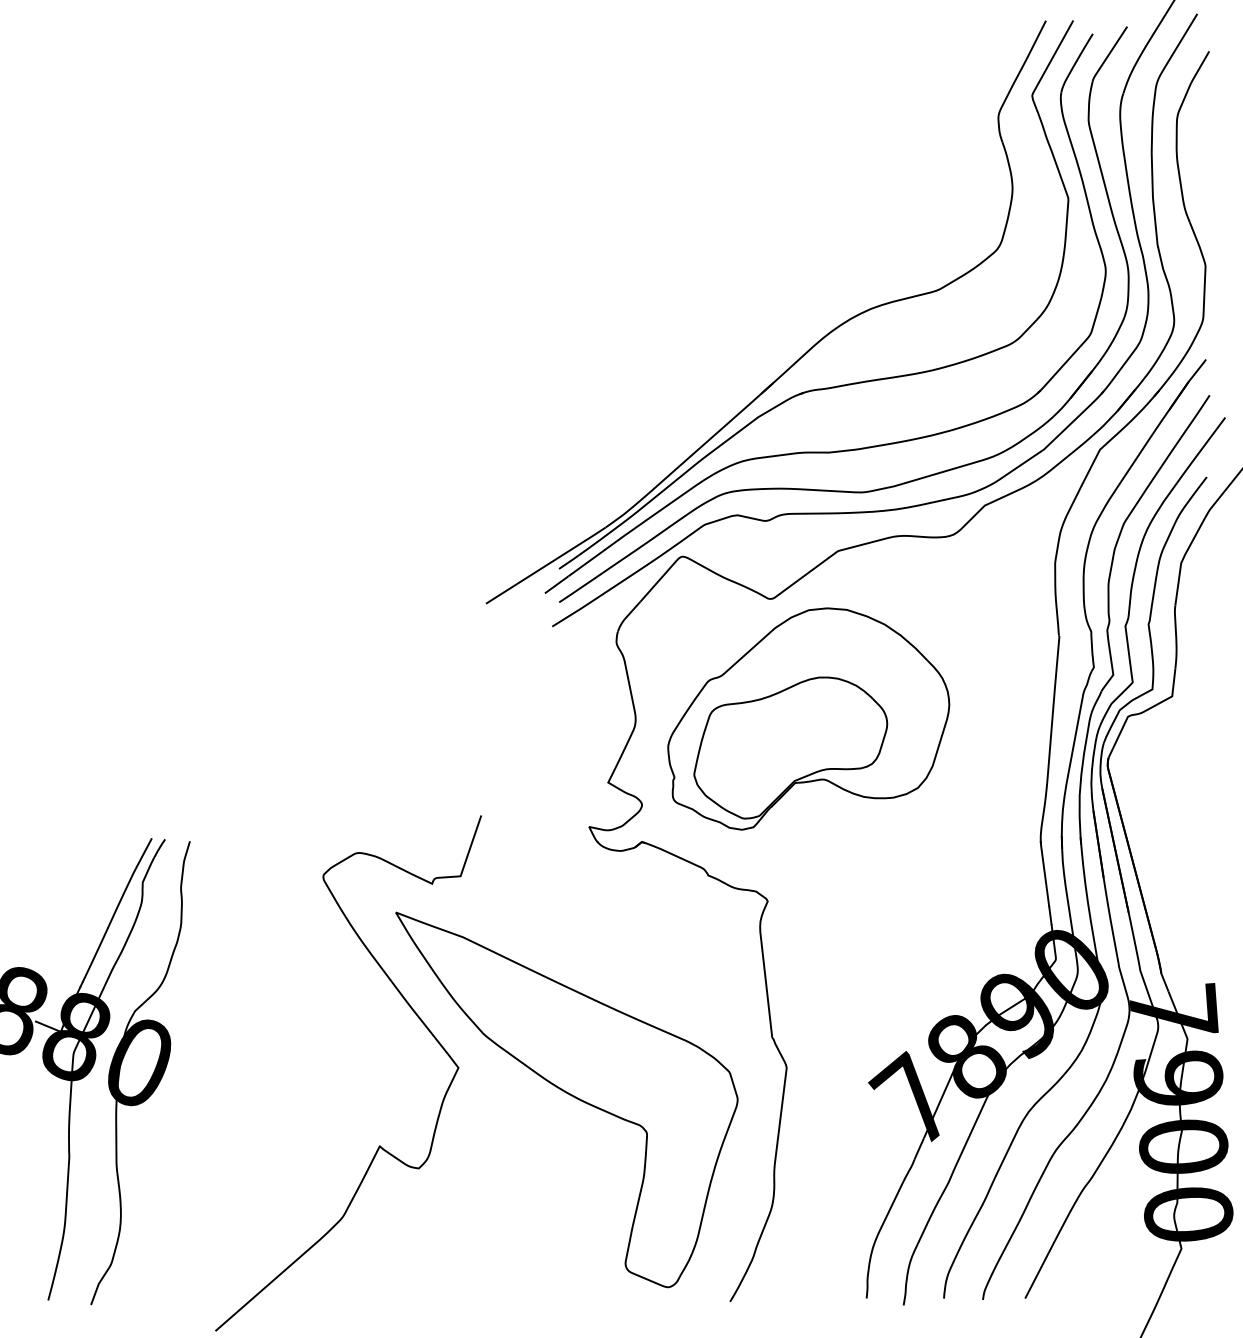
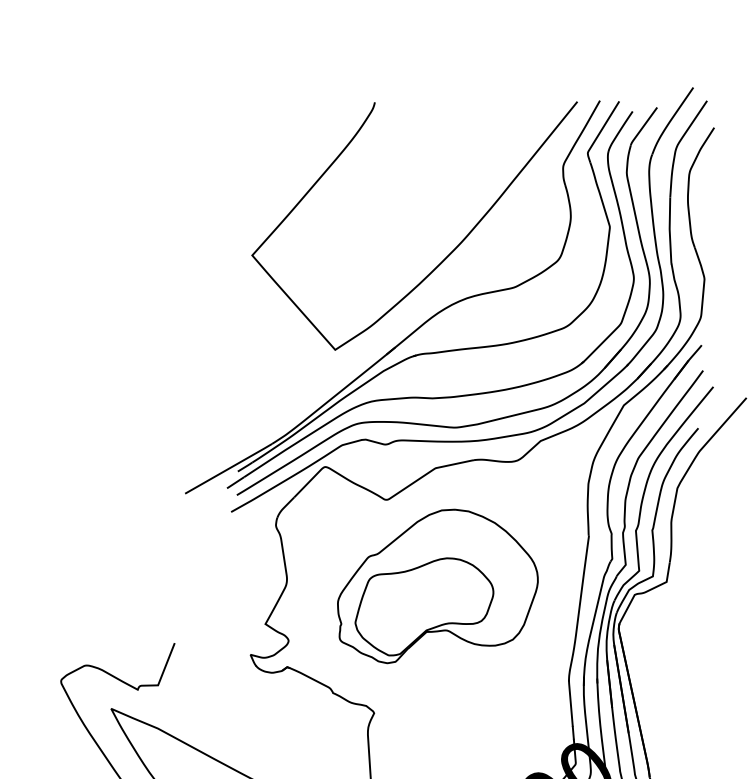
curve: (836, 254) -> (444, 258), added
part: (808, 718) -> (438, 586), moved

